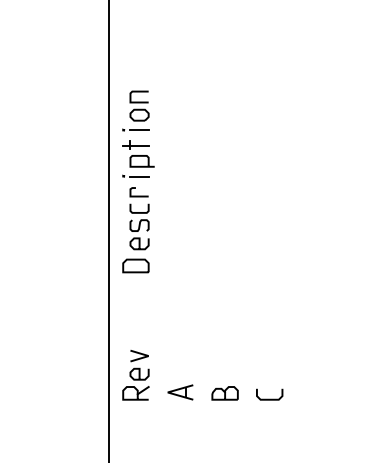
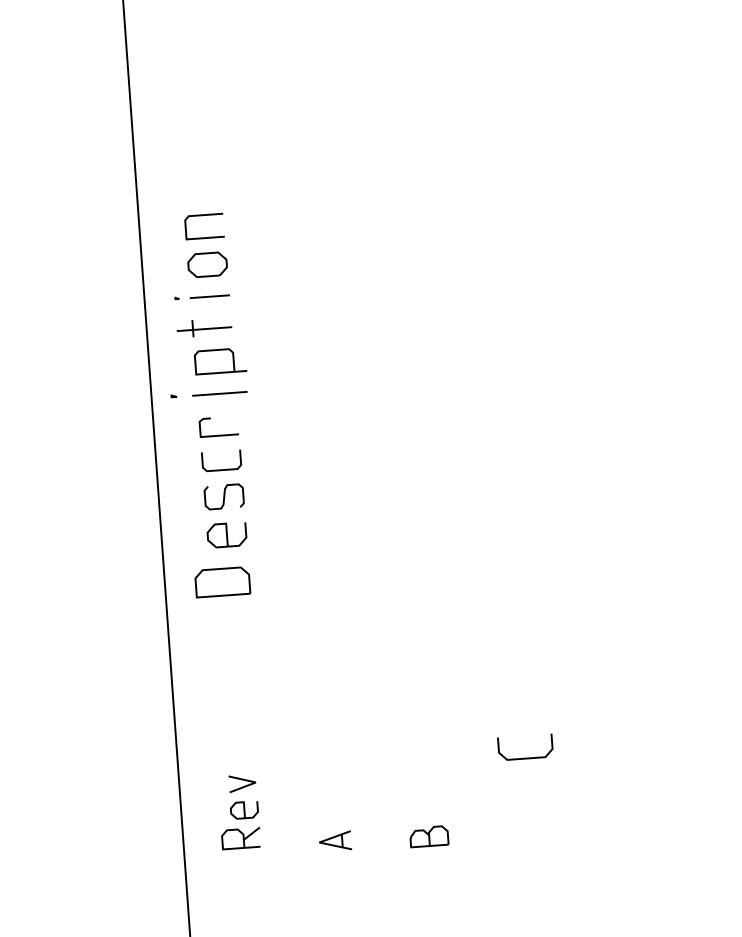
part: (135, 175) -> (208, 392), size x1.4
part: (135, 375) -> (238, 812), size x0.7
part: (180, 392) -> (335, 841), size x0.6
part: (224, 393) -> (428, 836), size x0.7
curve: (269, 398) -> (525, 755), moved

